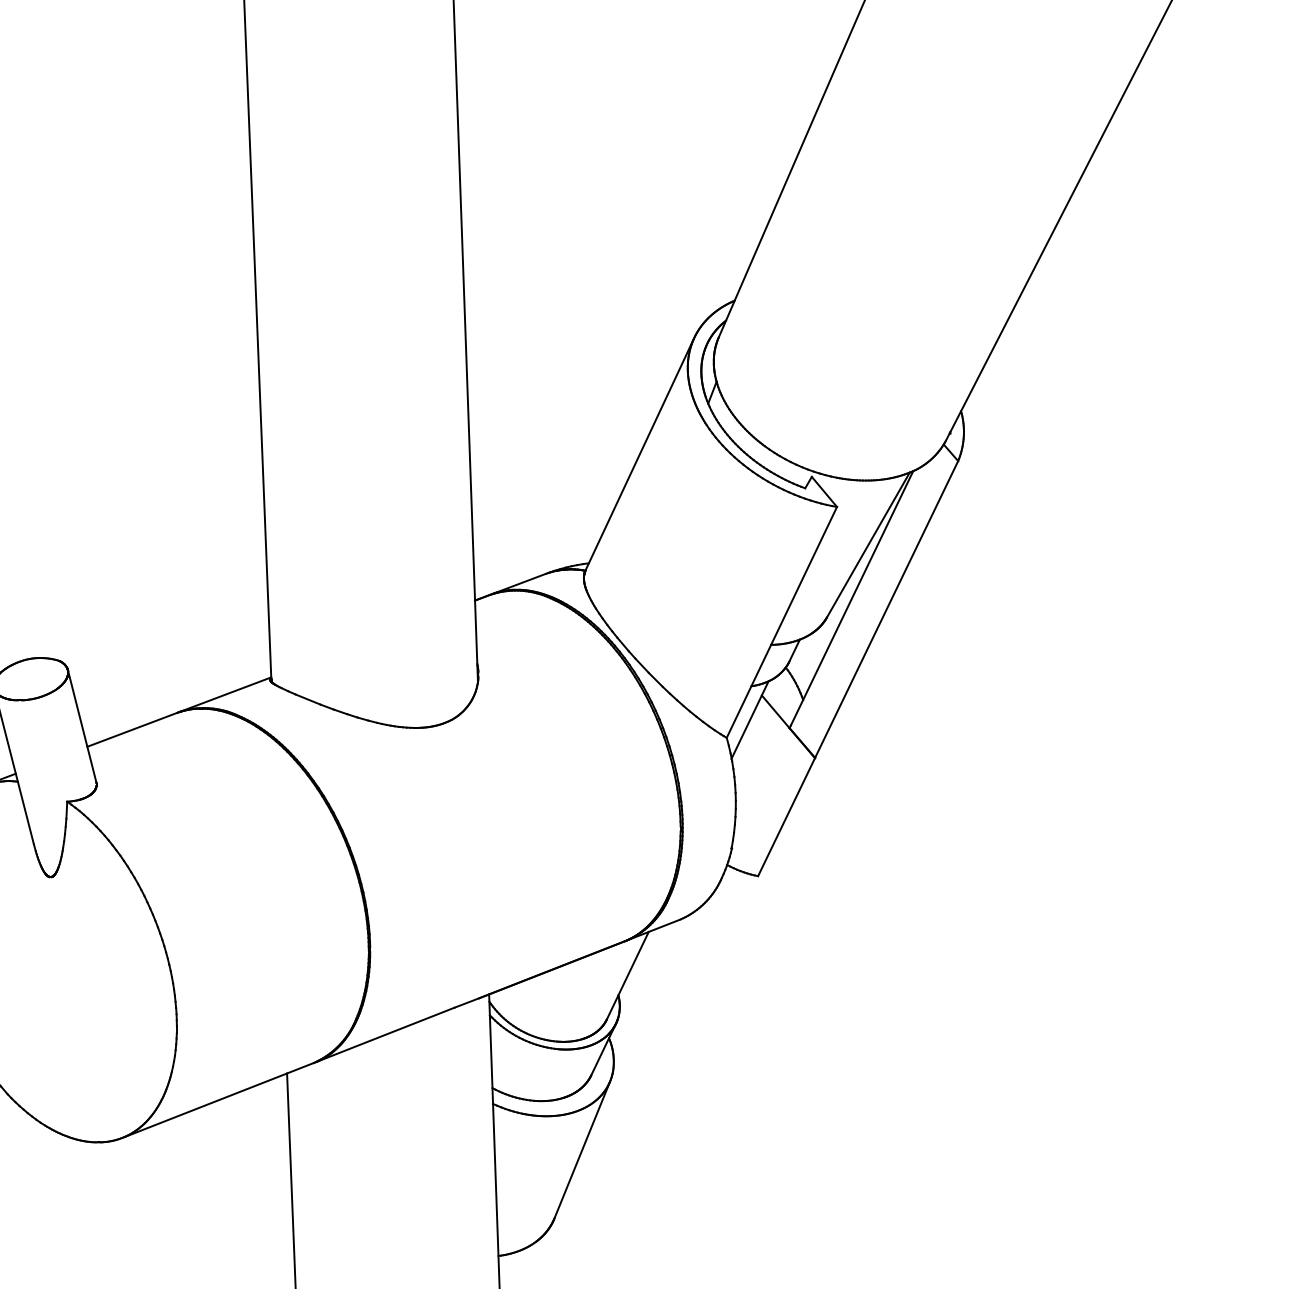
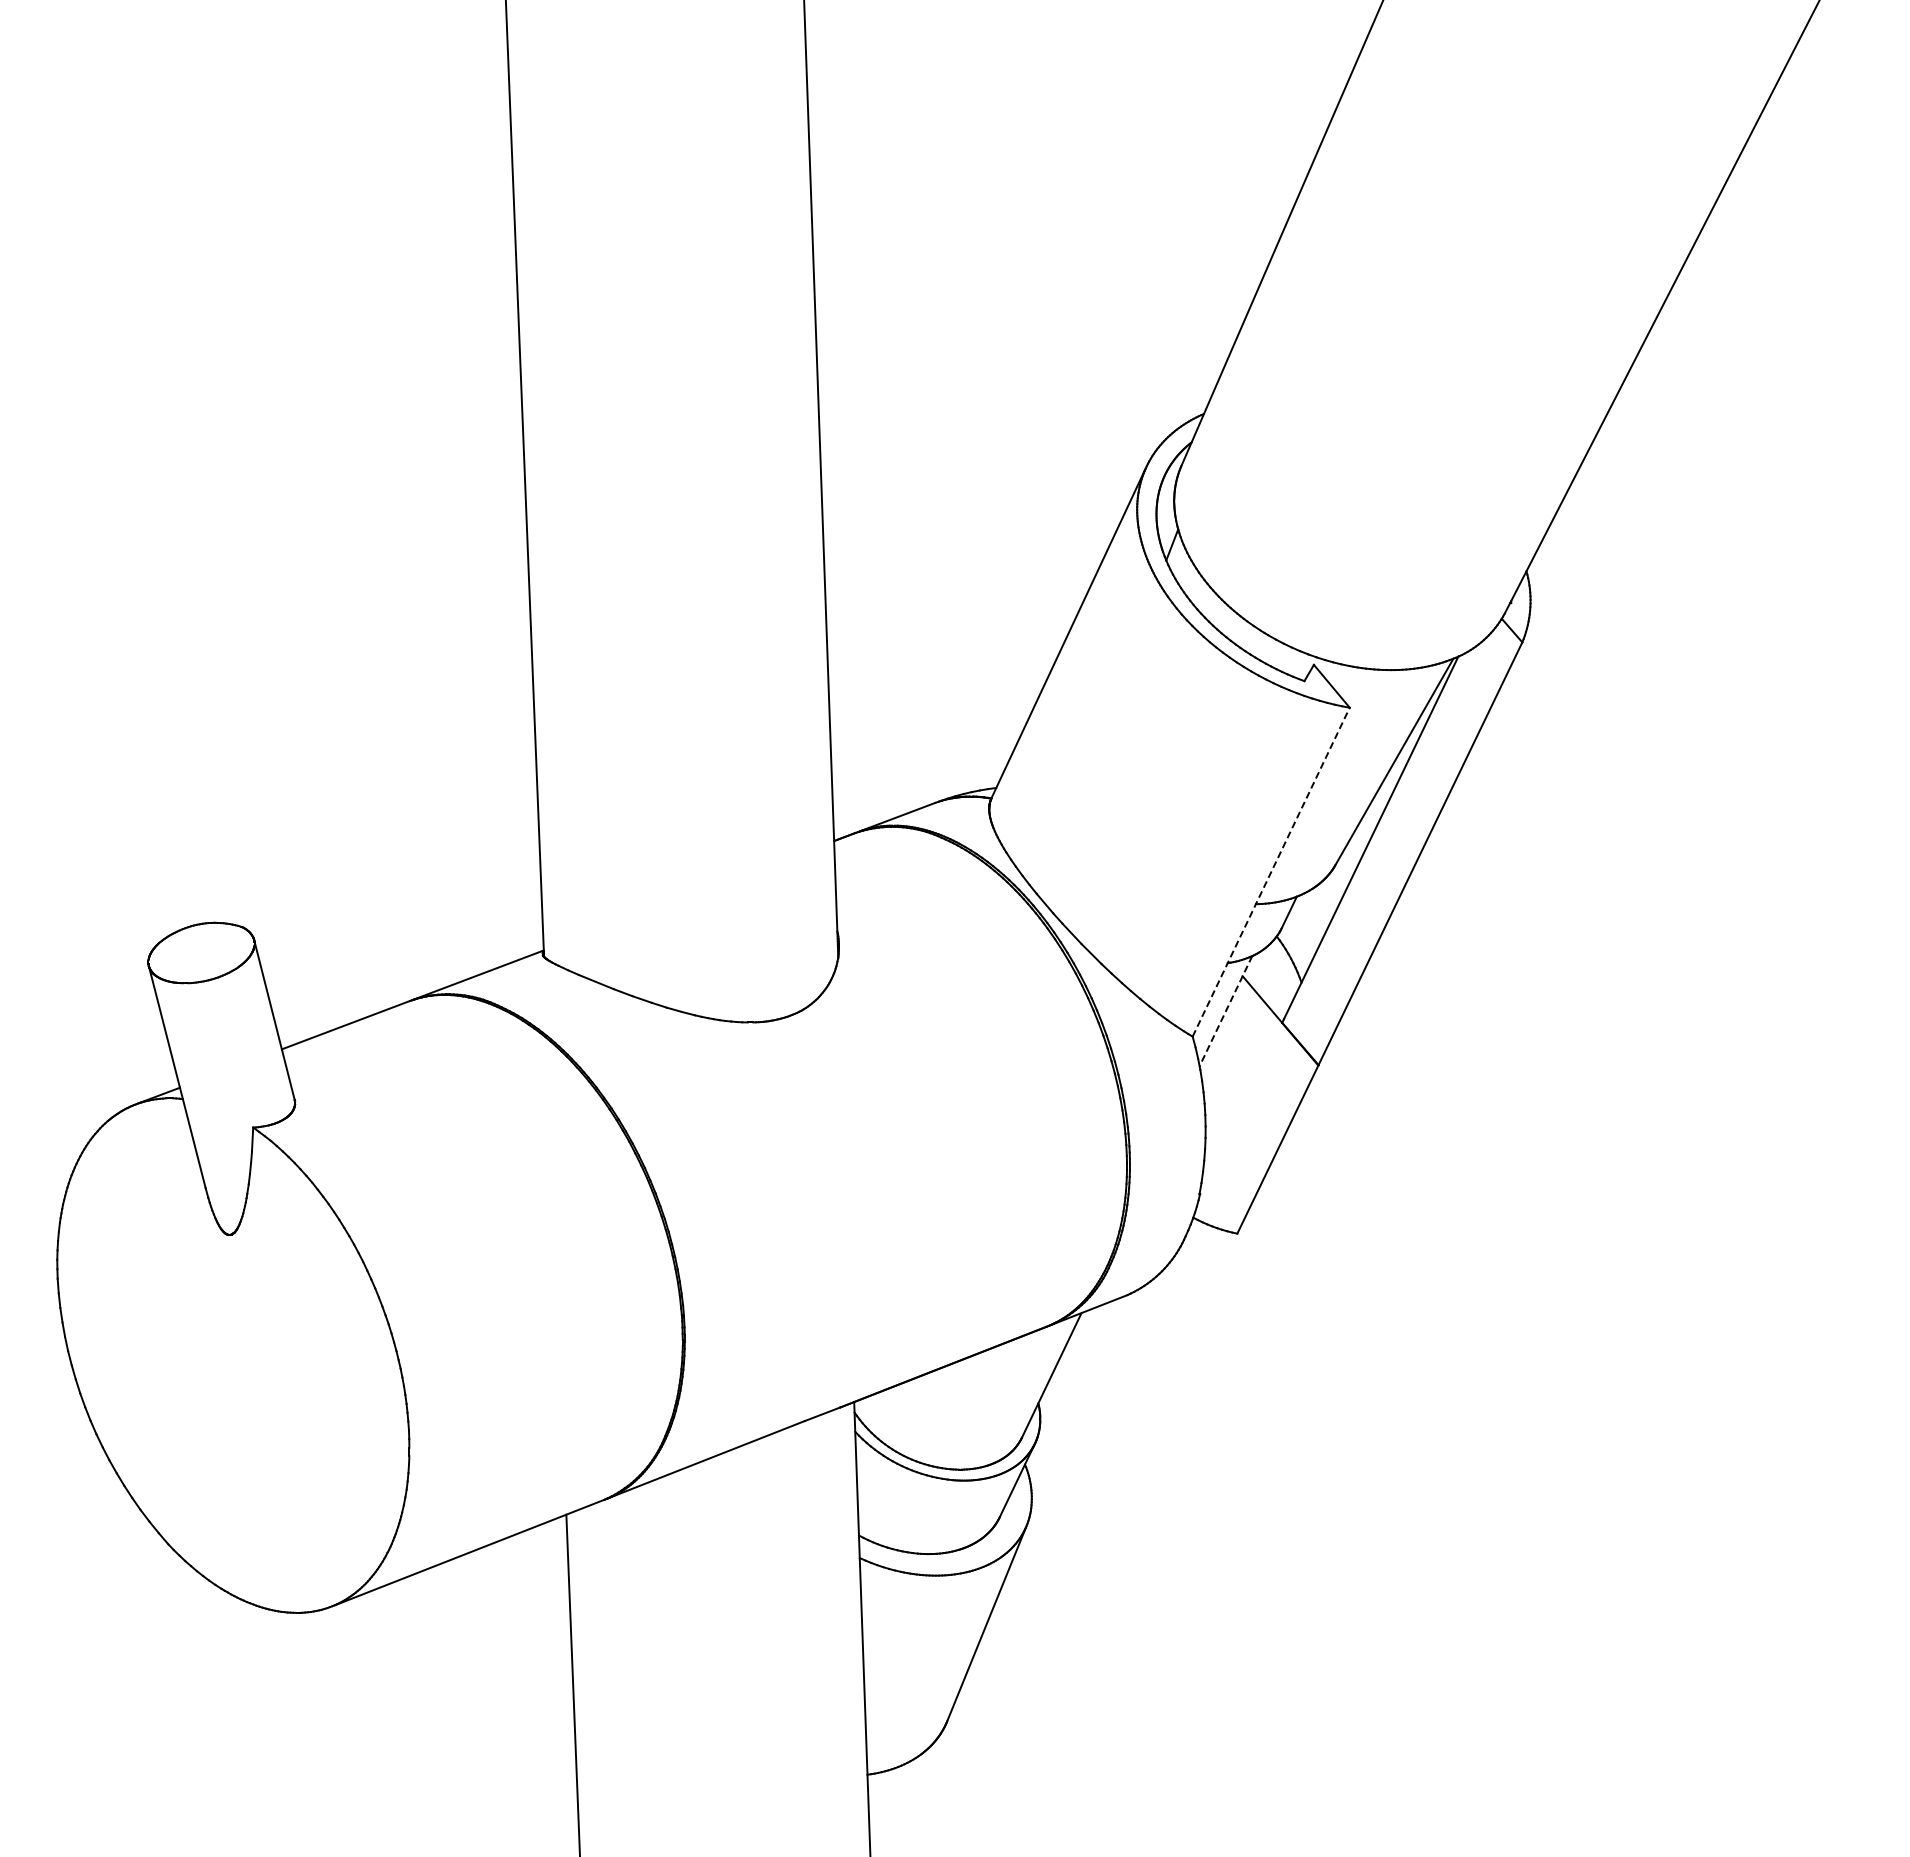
line: (782, 621) -> (1271, 871), solid -> dashed
line: (749, 720) -> (1225, 1011), solid -> dashed

